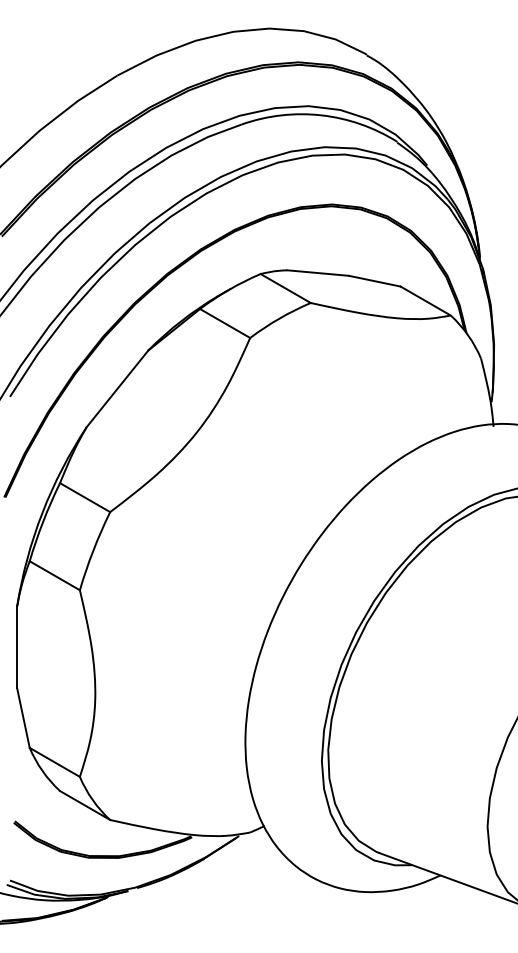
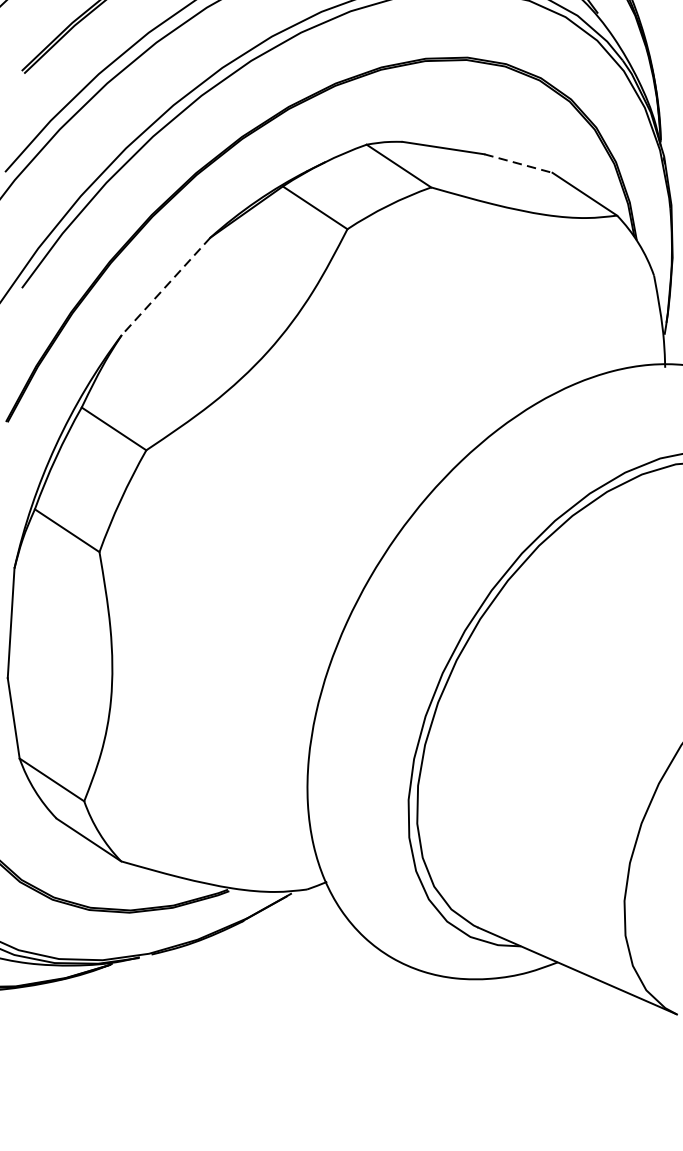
line: (375, 281) -> (519, 164), solid -> dashed
line: (117, 389) -> (166, 287), solid -> dashed

